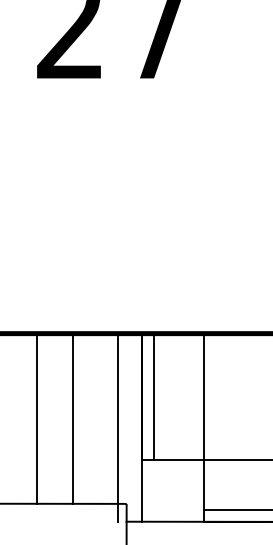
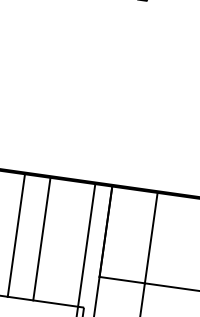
line: (153, 396) -> (114, 232), removed
line: (37, 418) -> (16, 234), moved
line: (72, 418) -> (41, 238), moved

